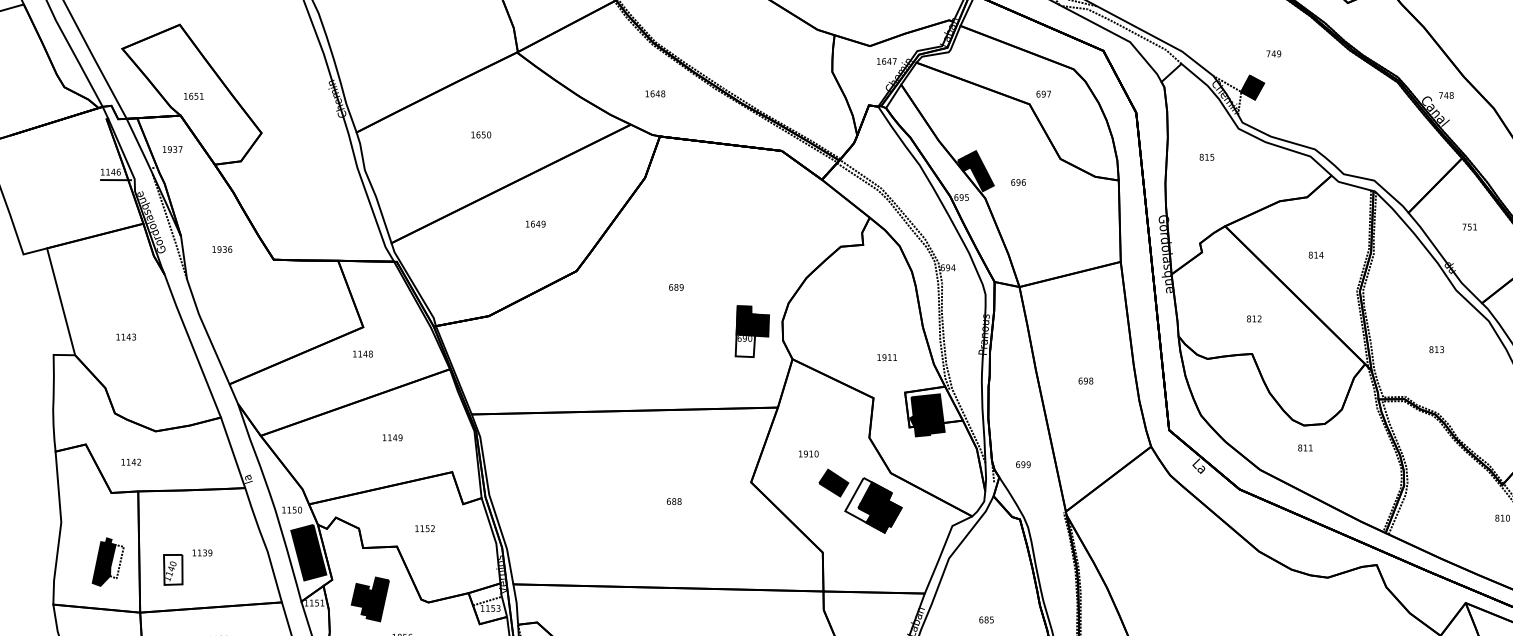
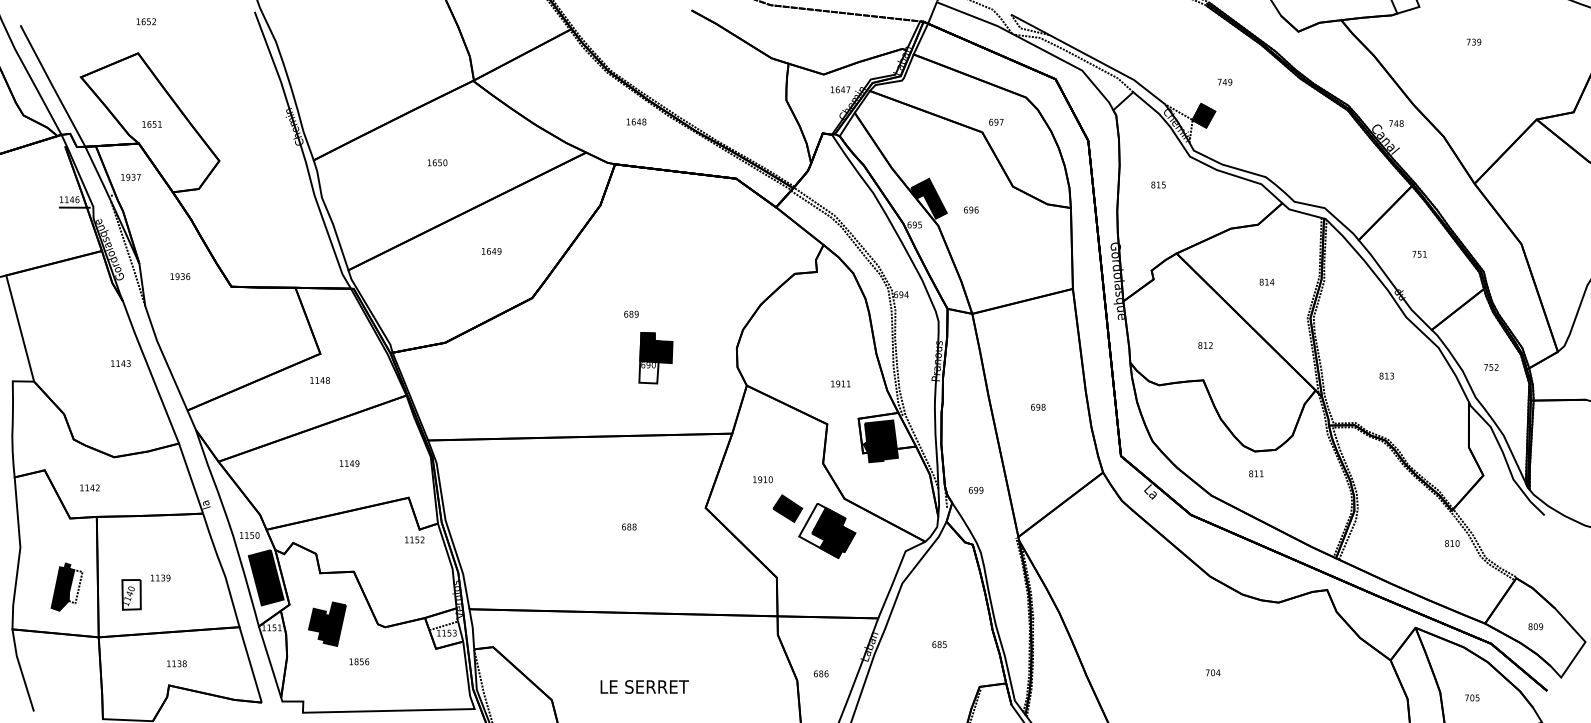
text: (655, 93) -> (636, 121), moved
part: (751, 331) -> (655, 358), moved
text: (125, 336) -> (120, 363), moved
text: (424, 528) -> (414, 539), moved

